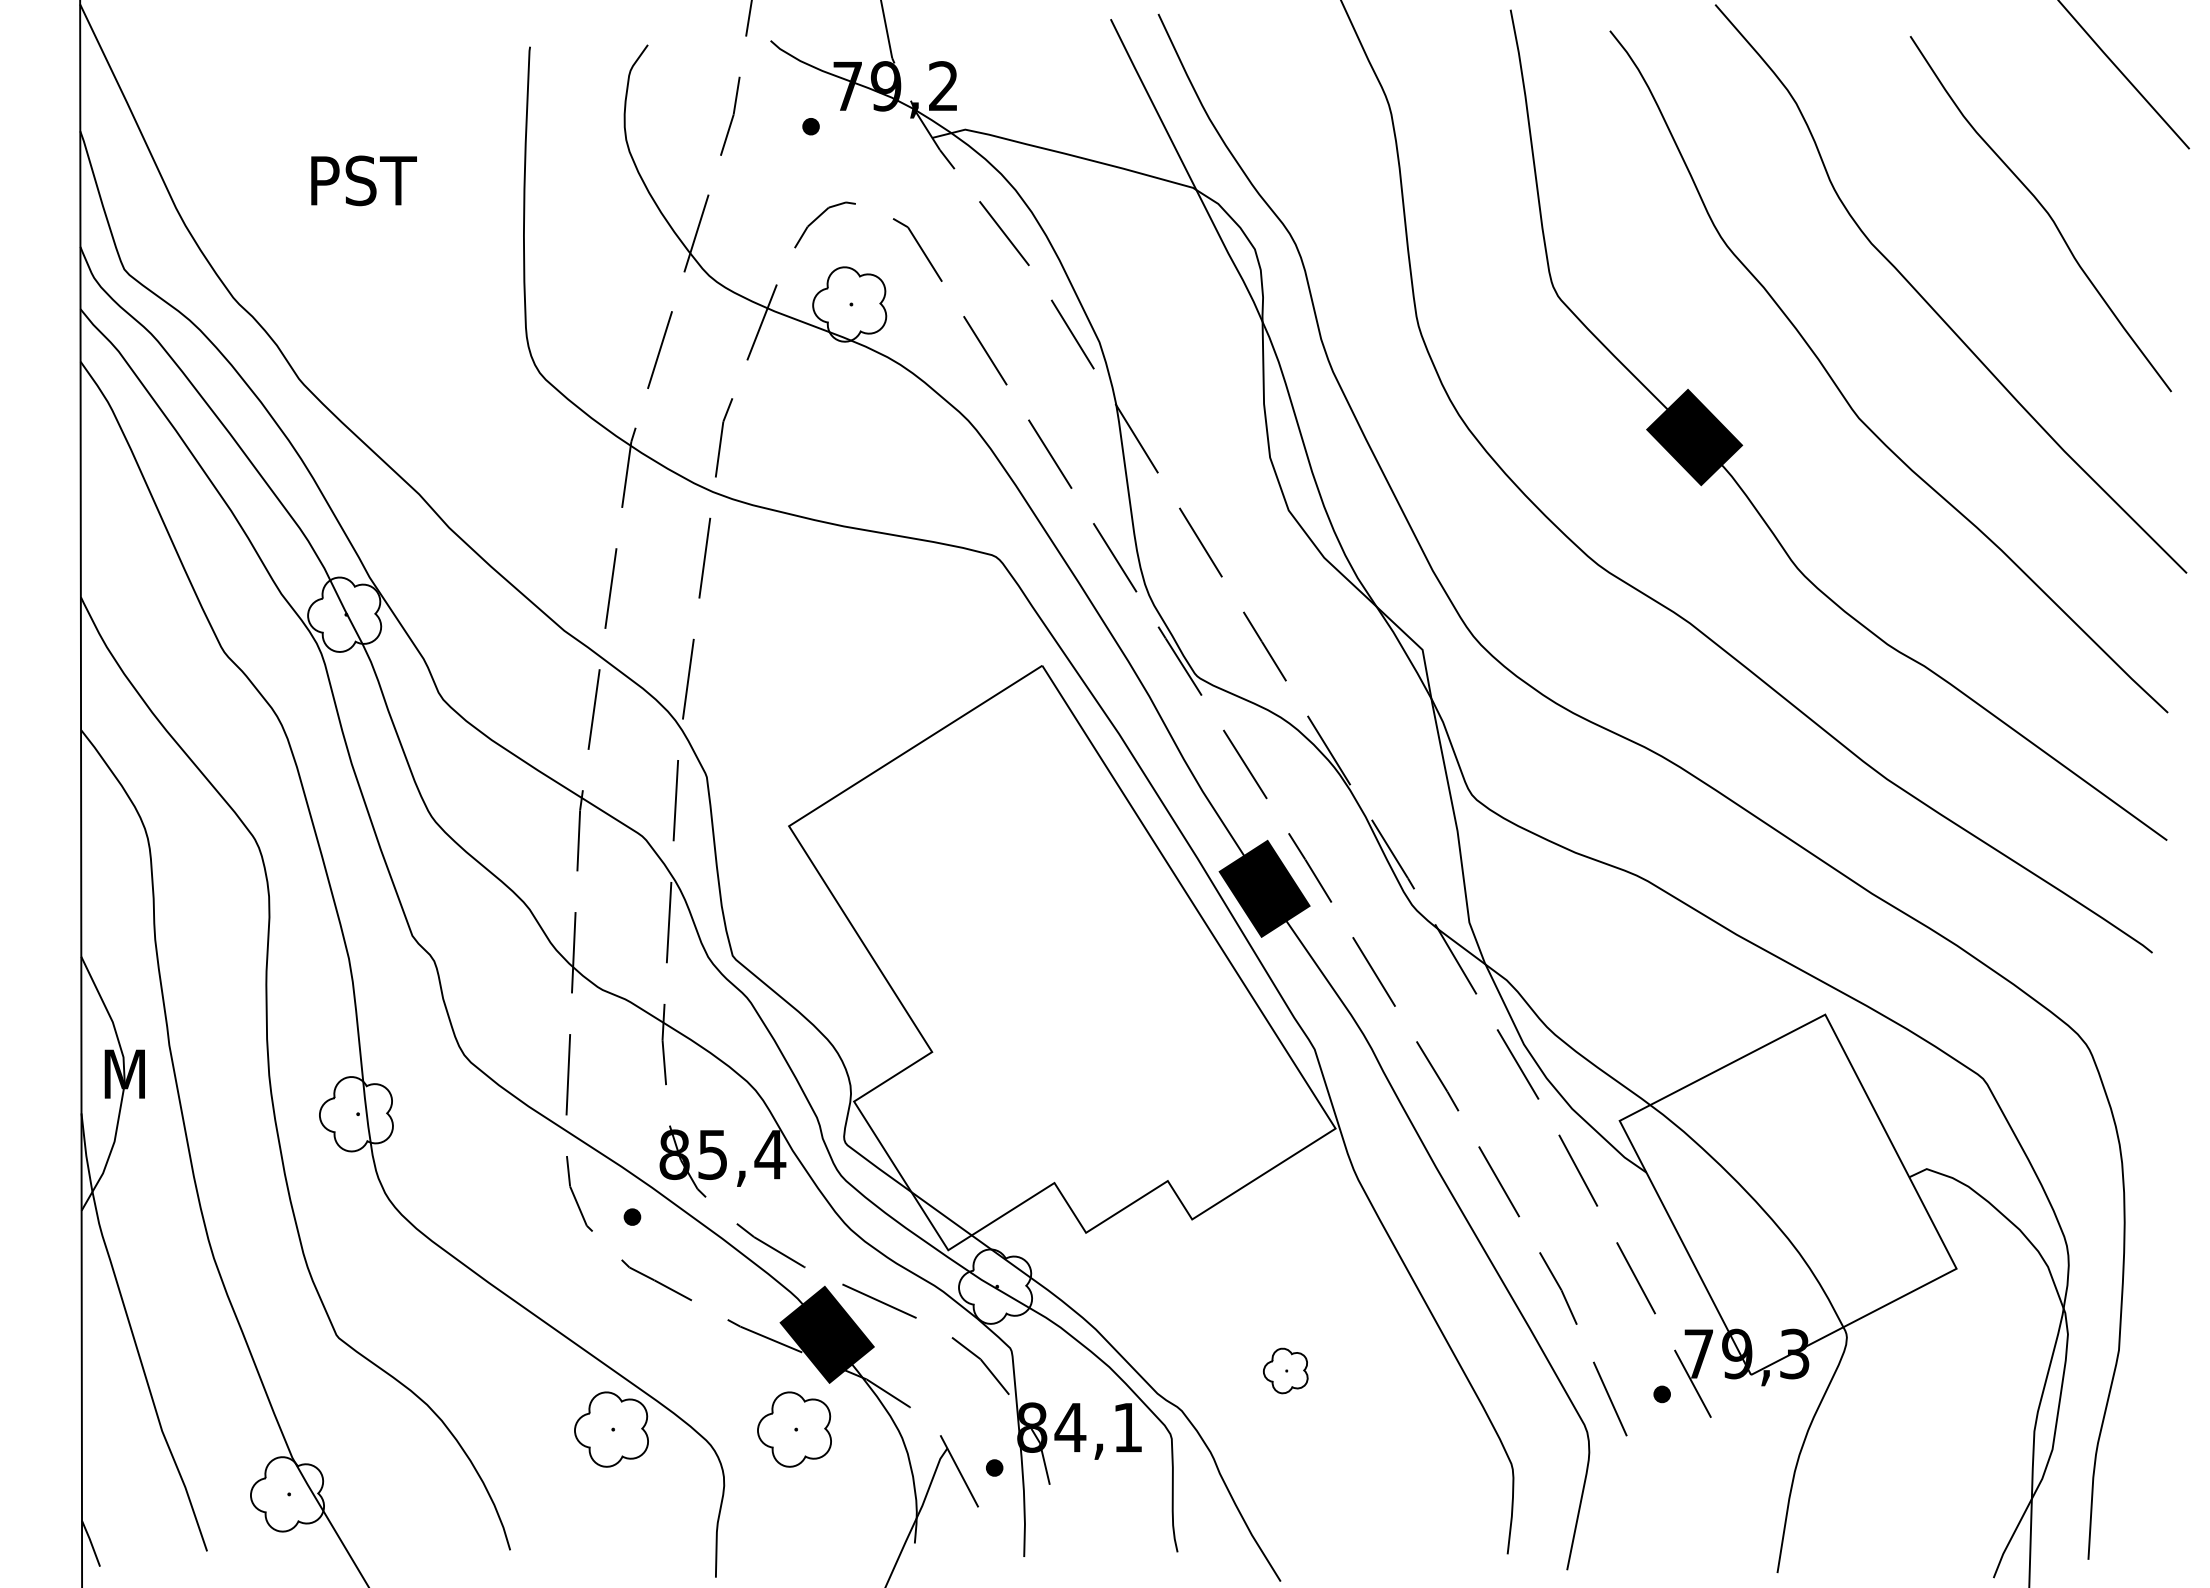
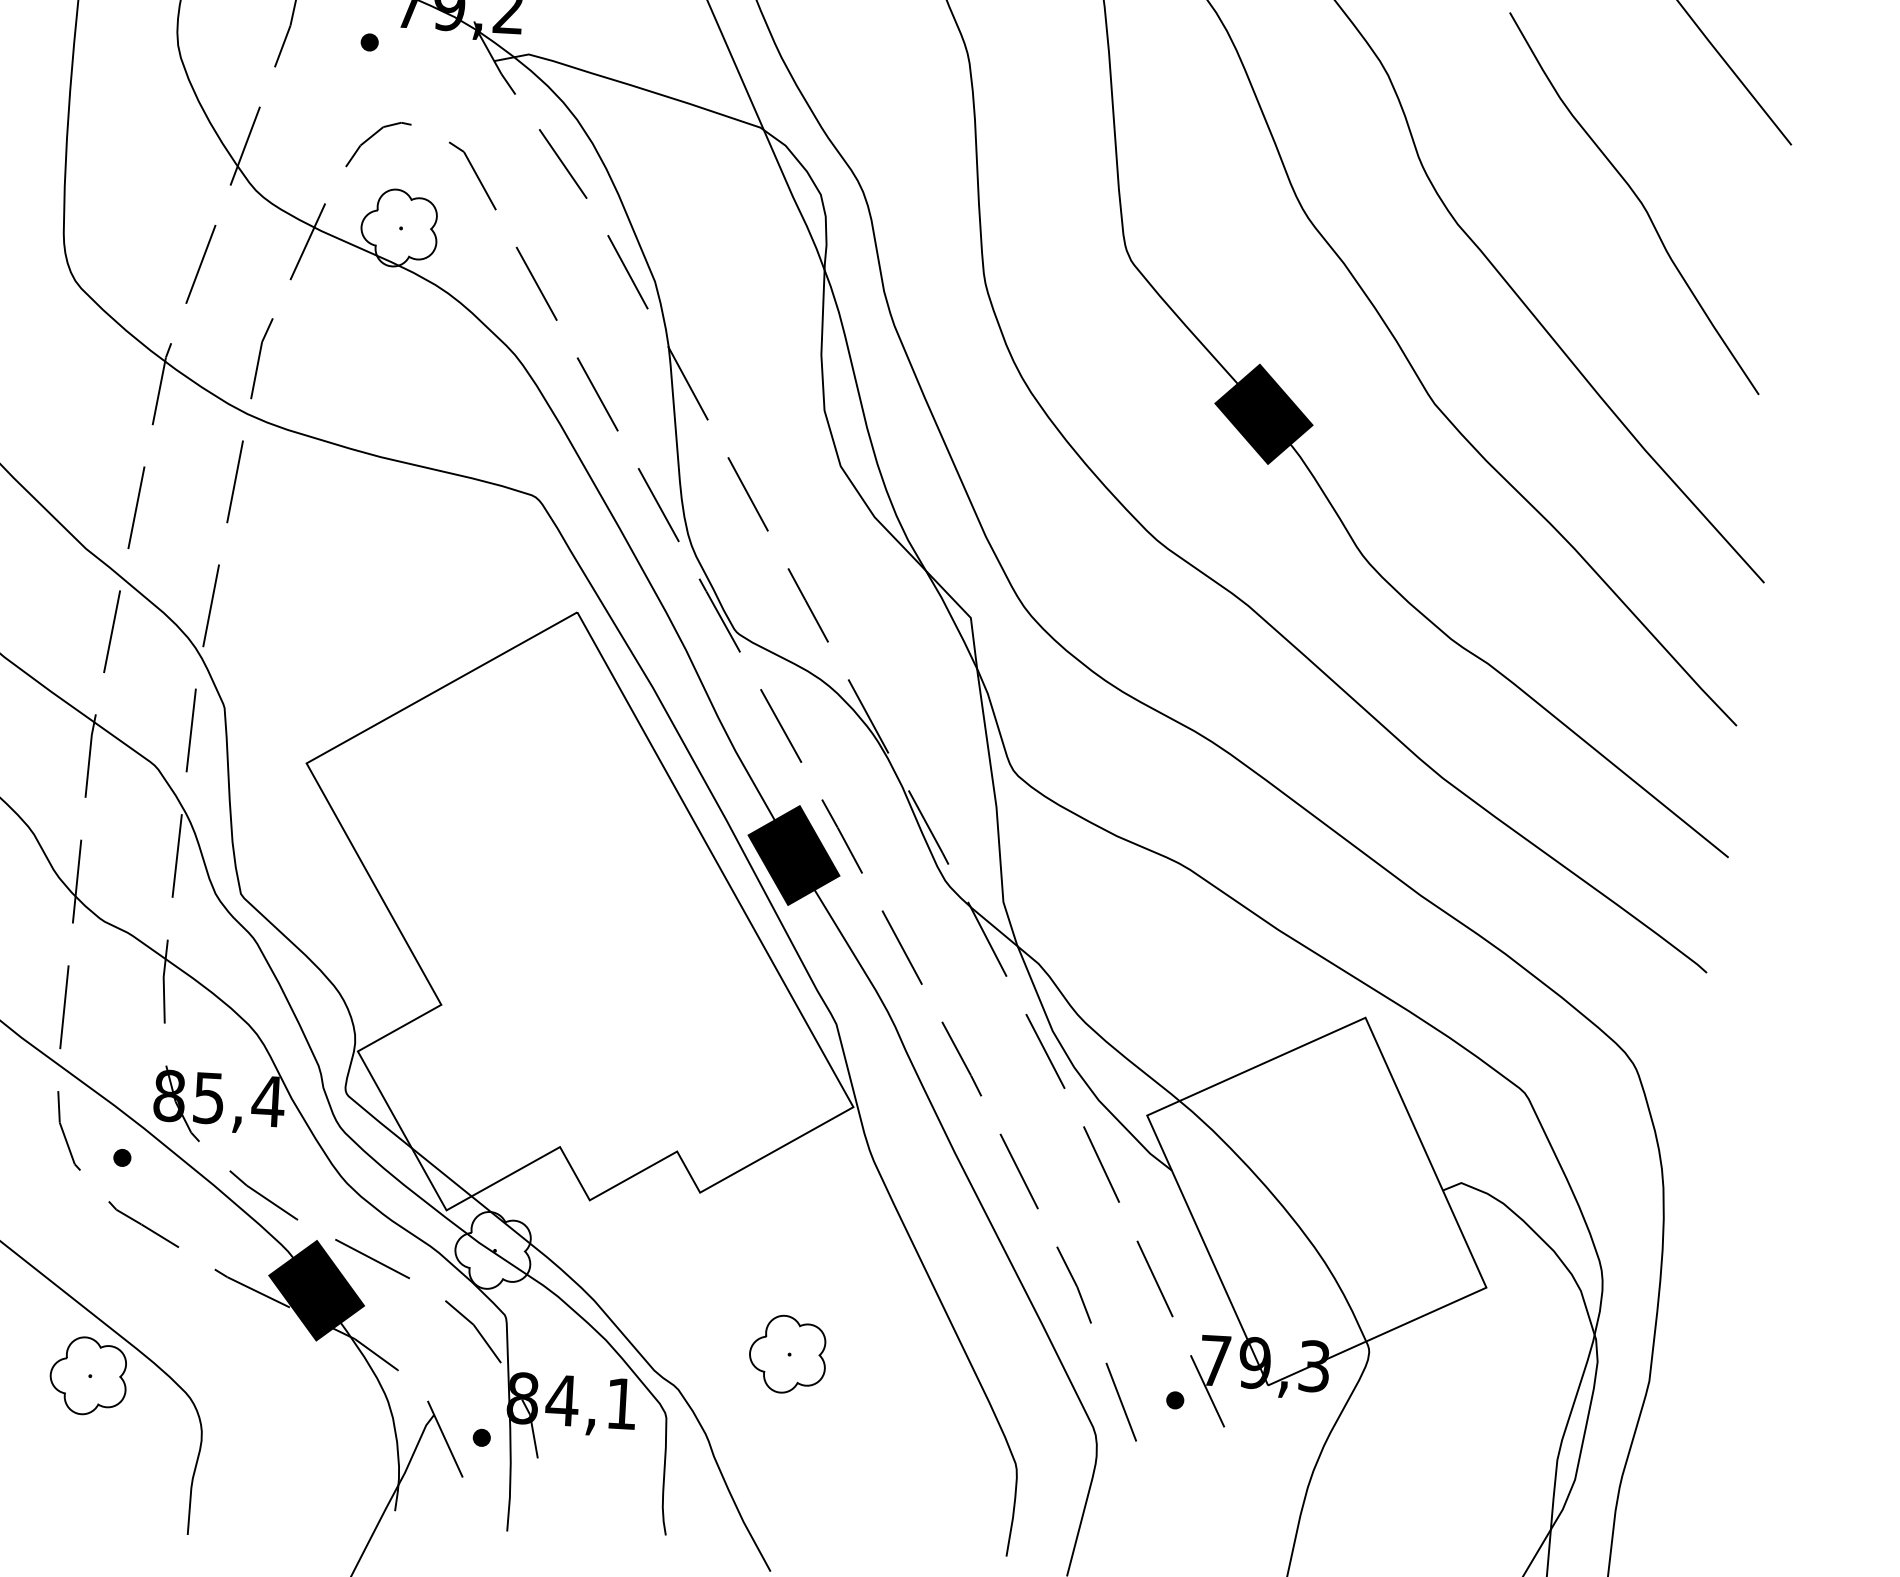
part: (1285, 1370) -> (787, 1353), size x1.67
part: (794, 1429) -> (277, 1386), removed

